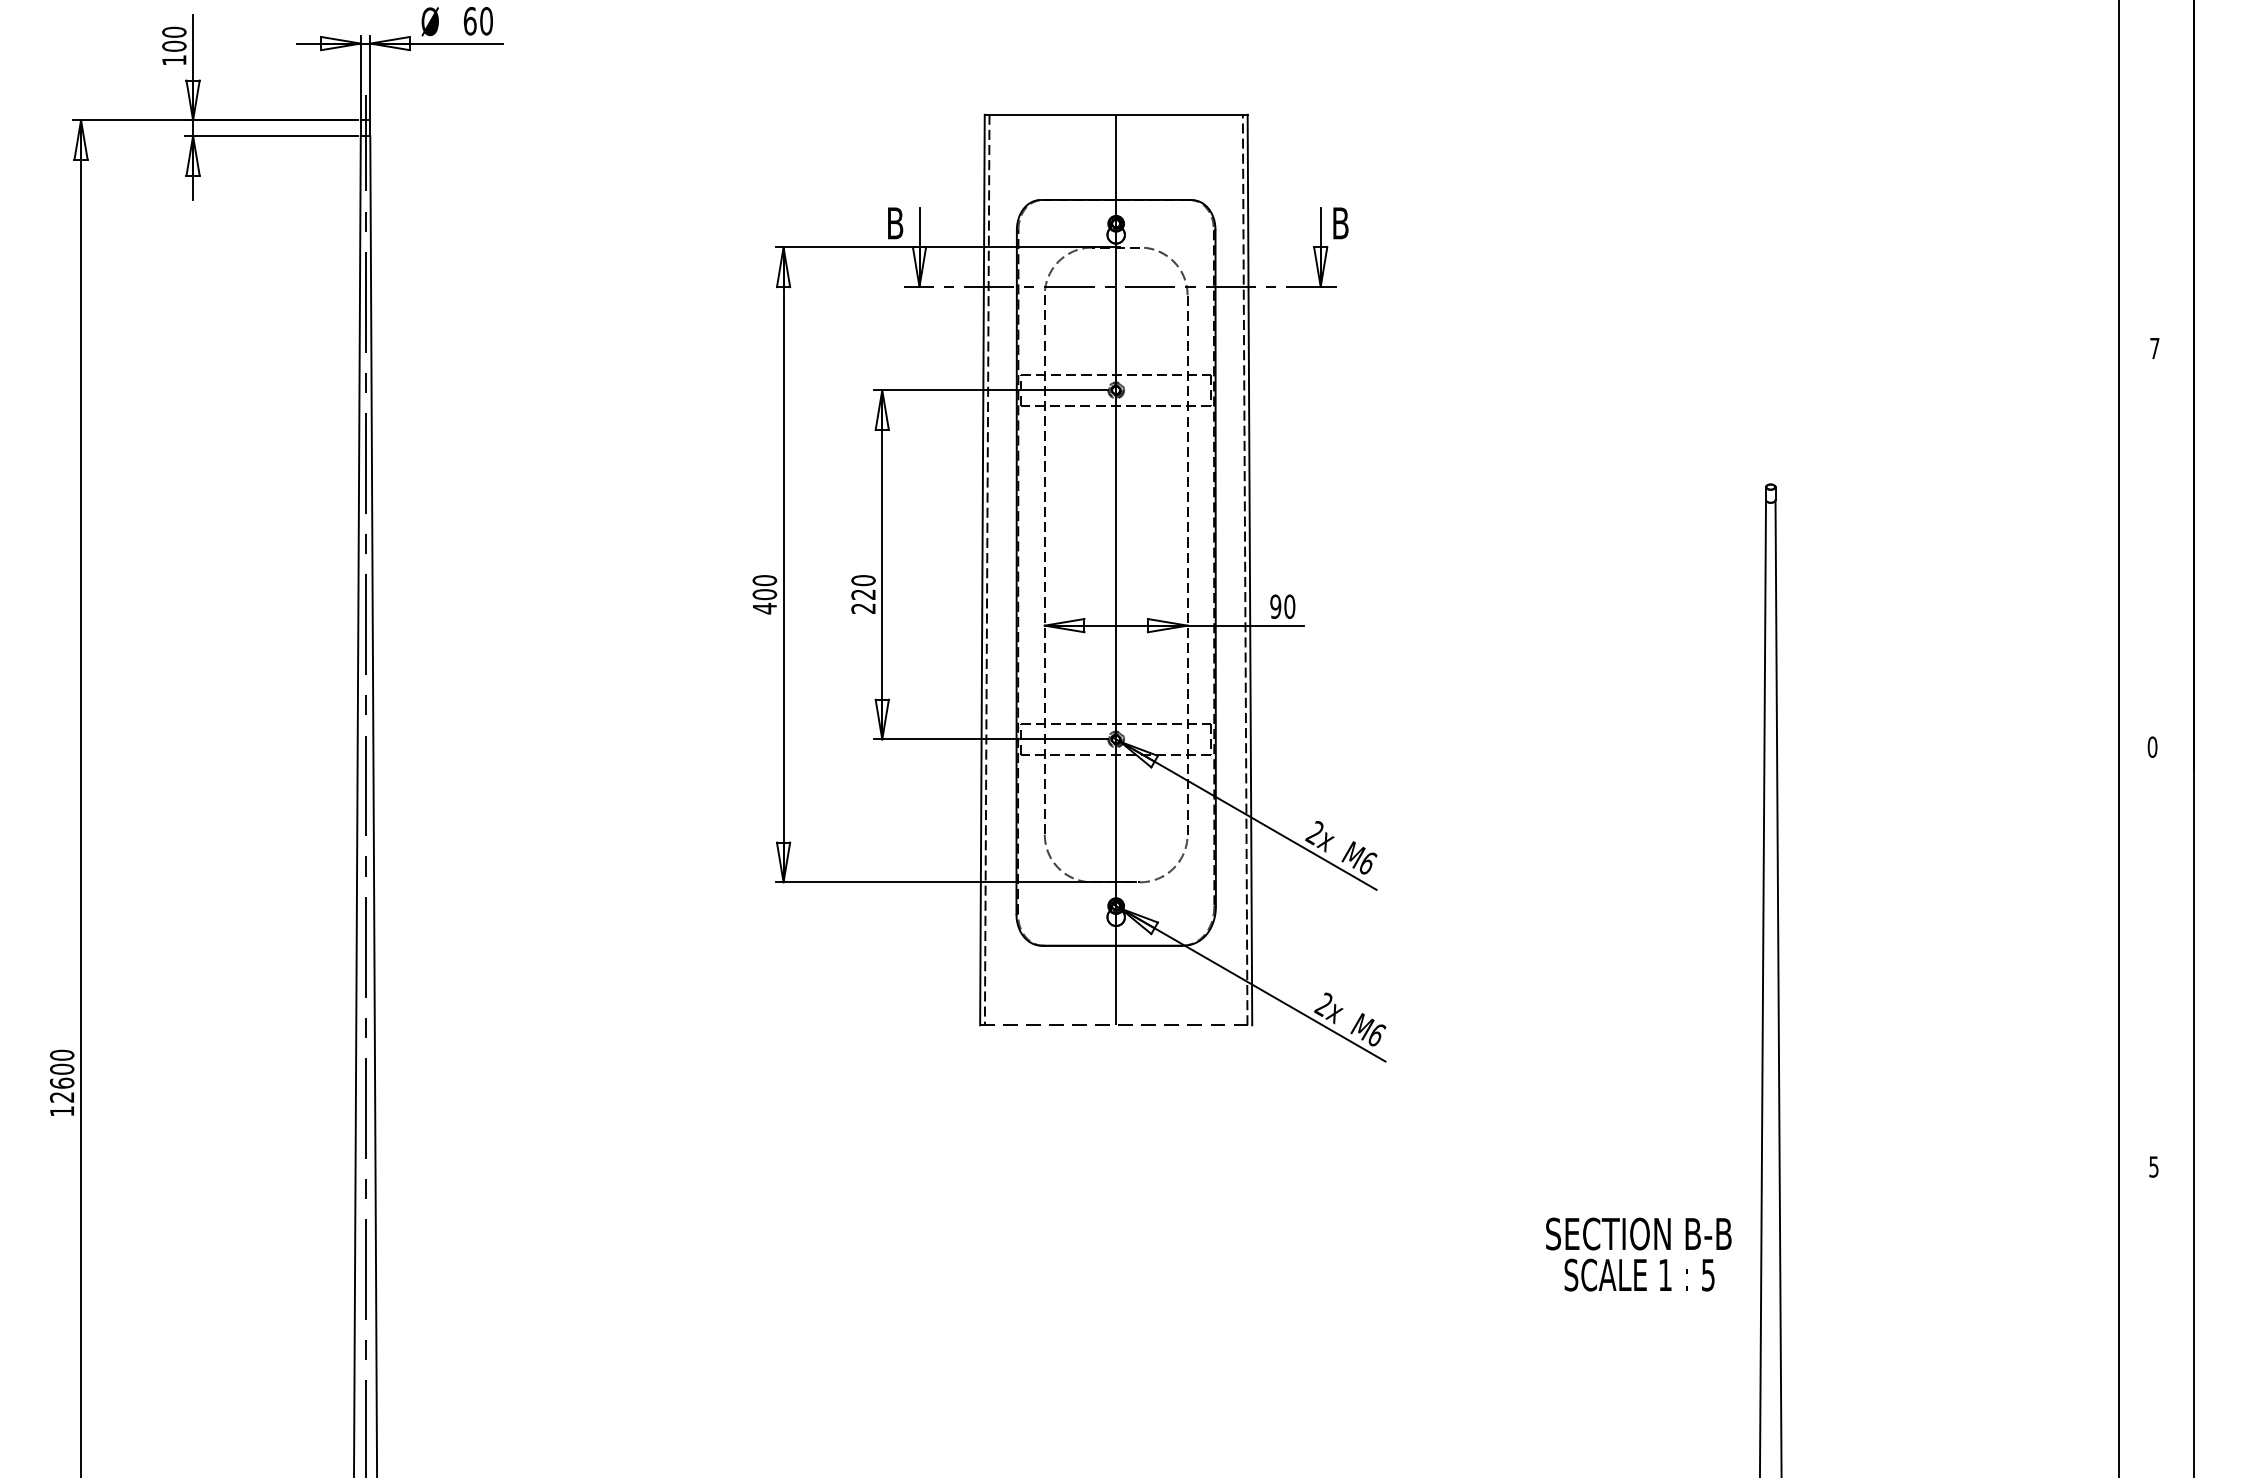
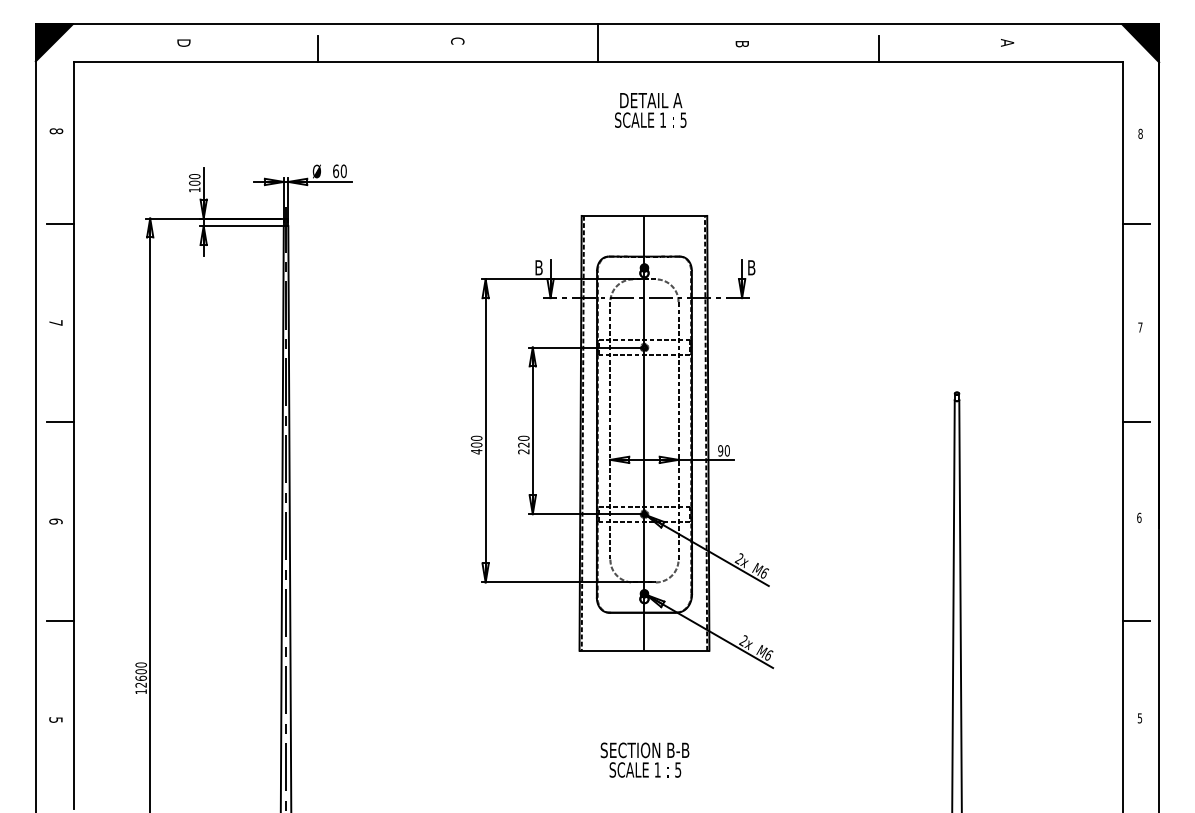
line: (2146, 130) -> (1136, 223), added
line: (2146, 547) -> (1136, 422), added
text: (2152, 746) -> (1139, 517), 0 -> 6
line: (2146, 962) -> (1136, 620), added
line: (1116, 1024) -> (644, 650), dashed -> solid
text: (1637, 1253) -> (644, 759), moved

